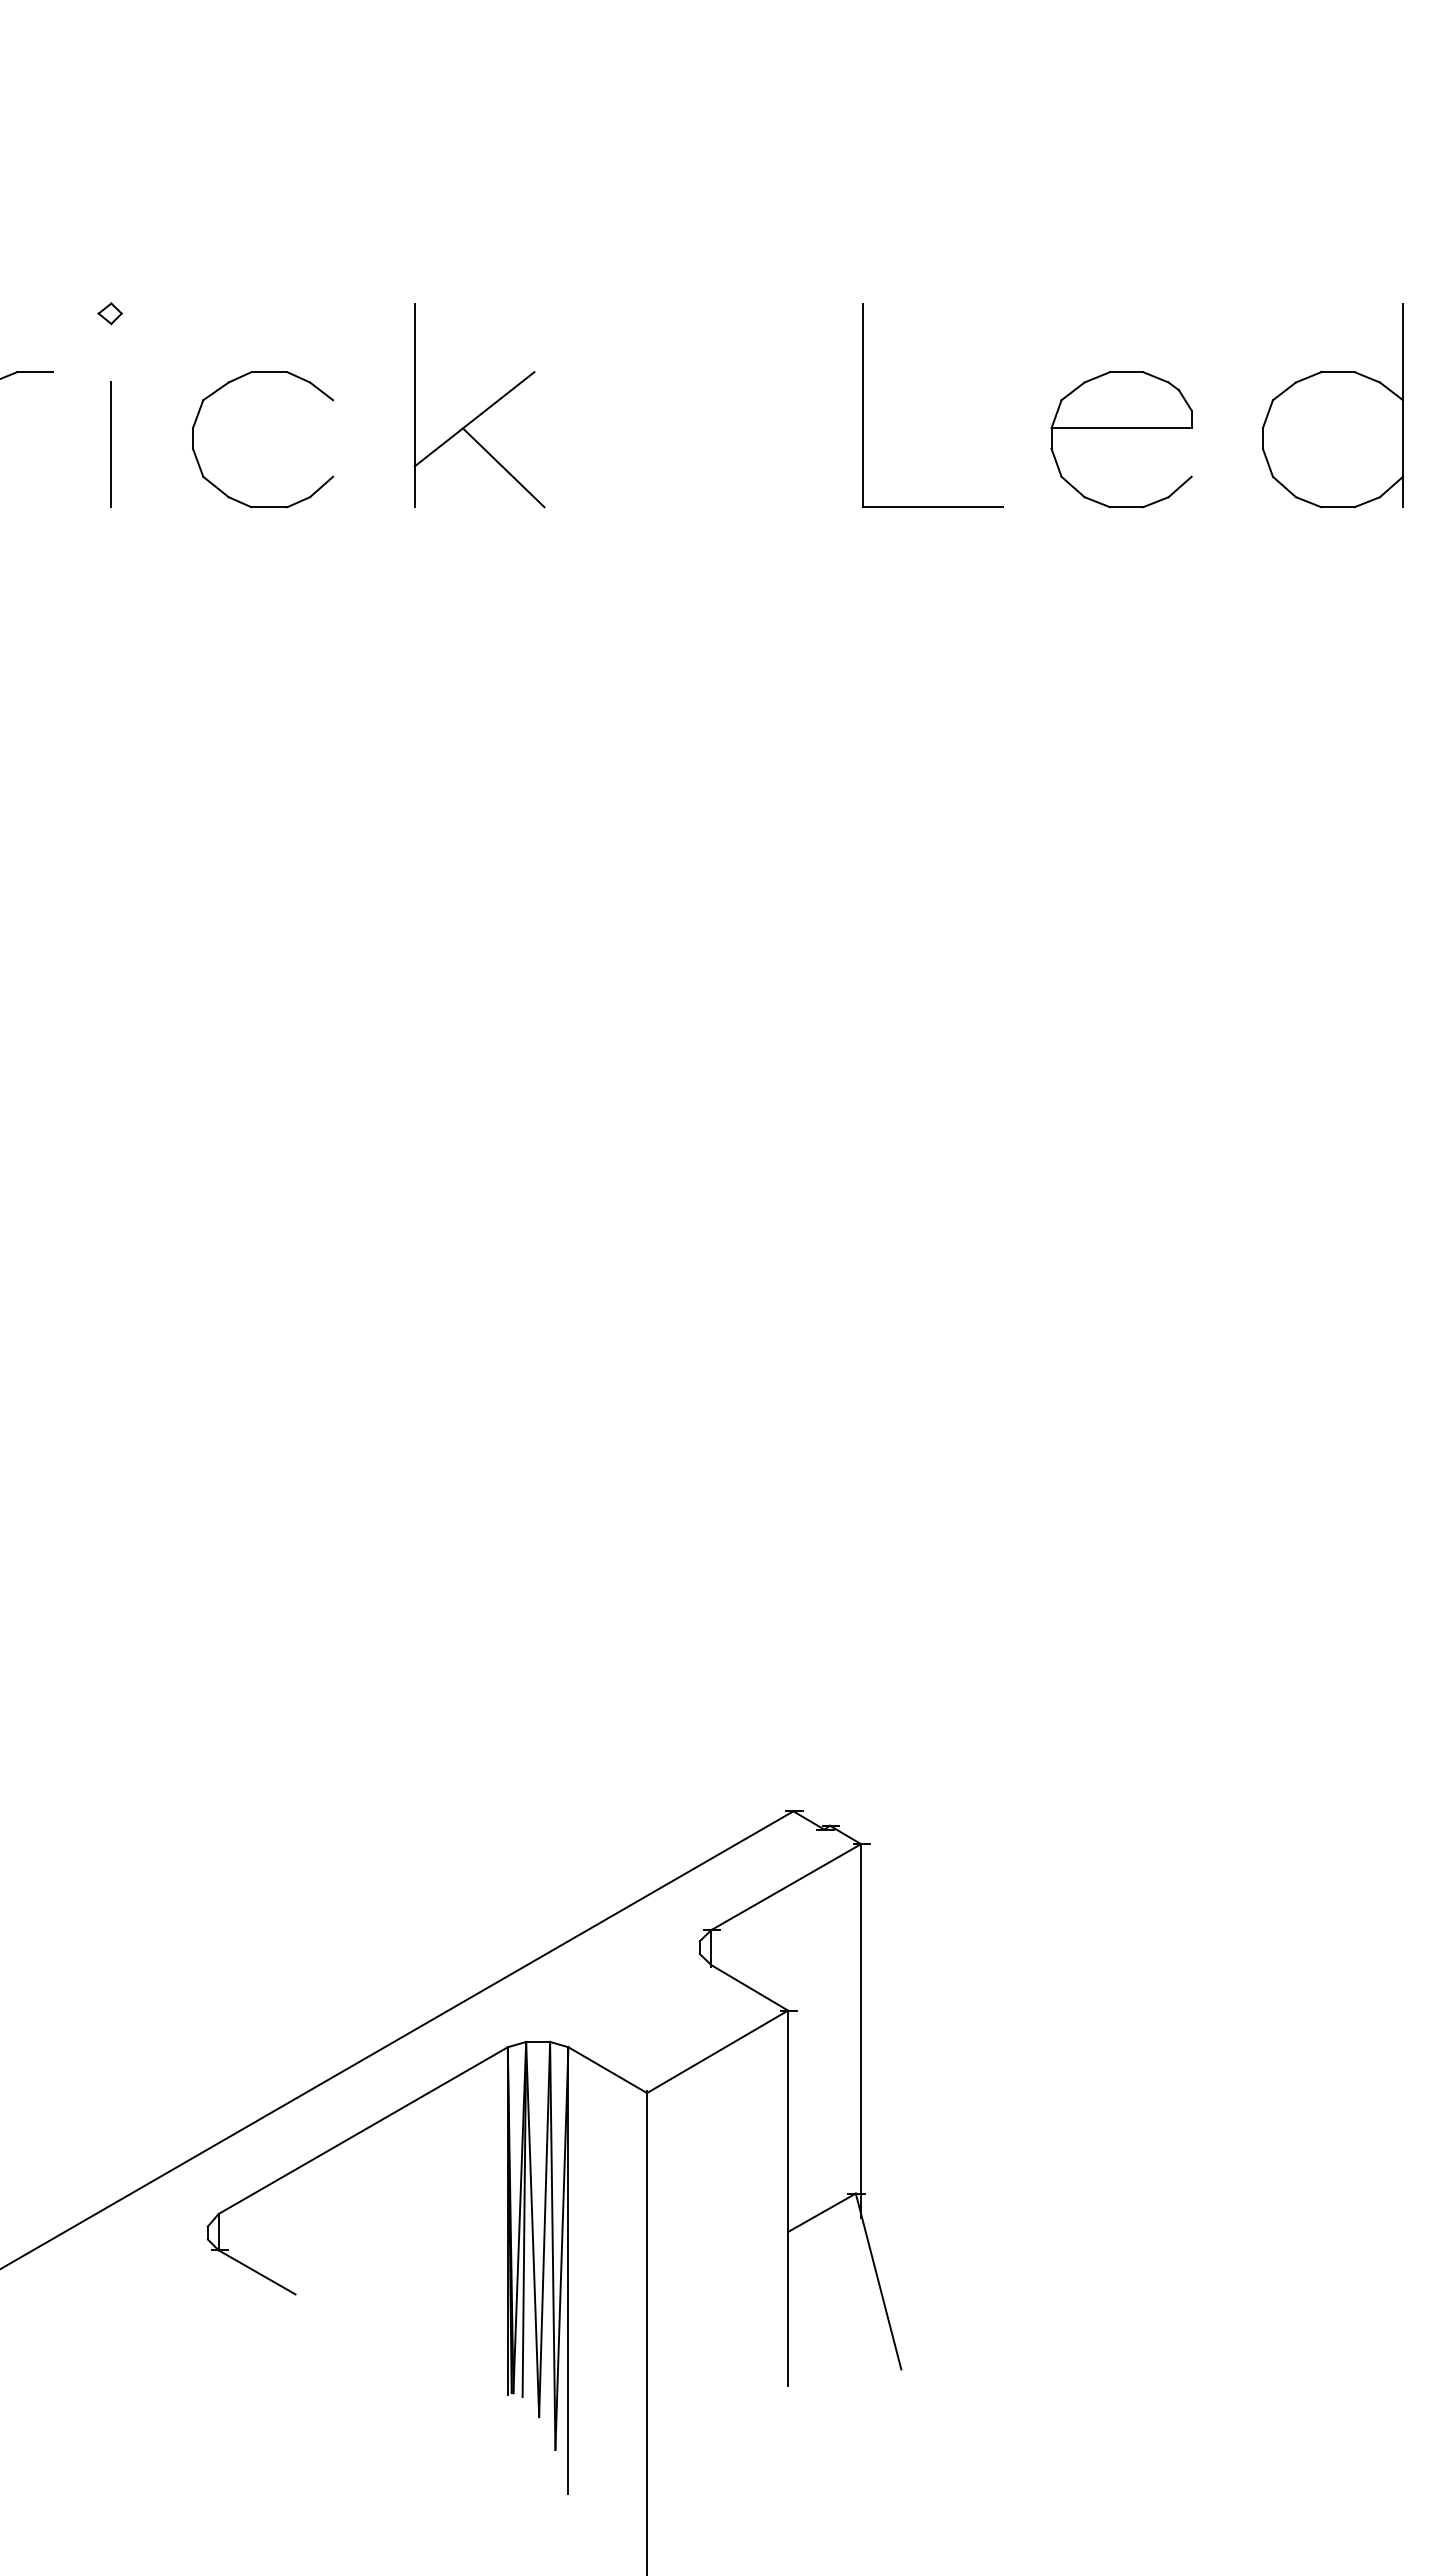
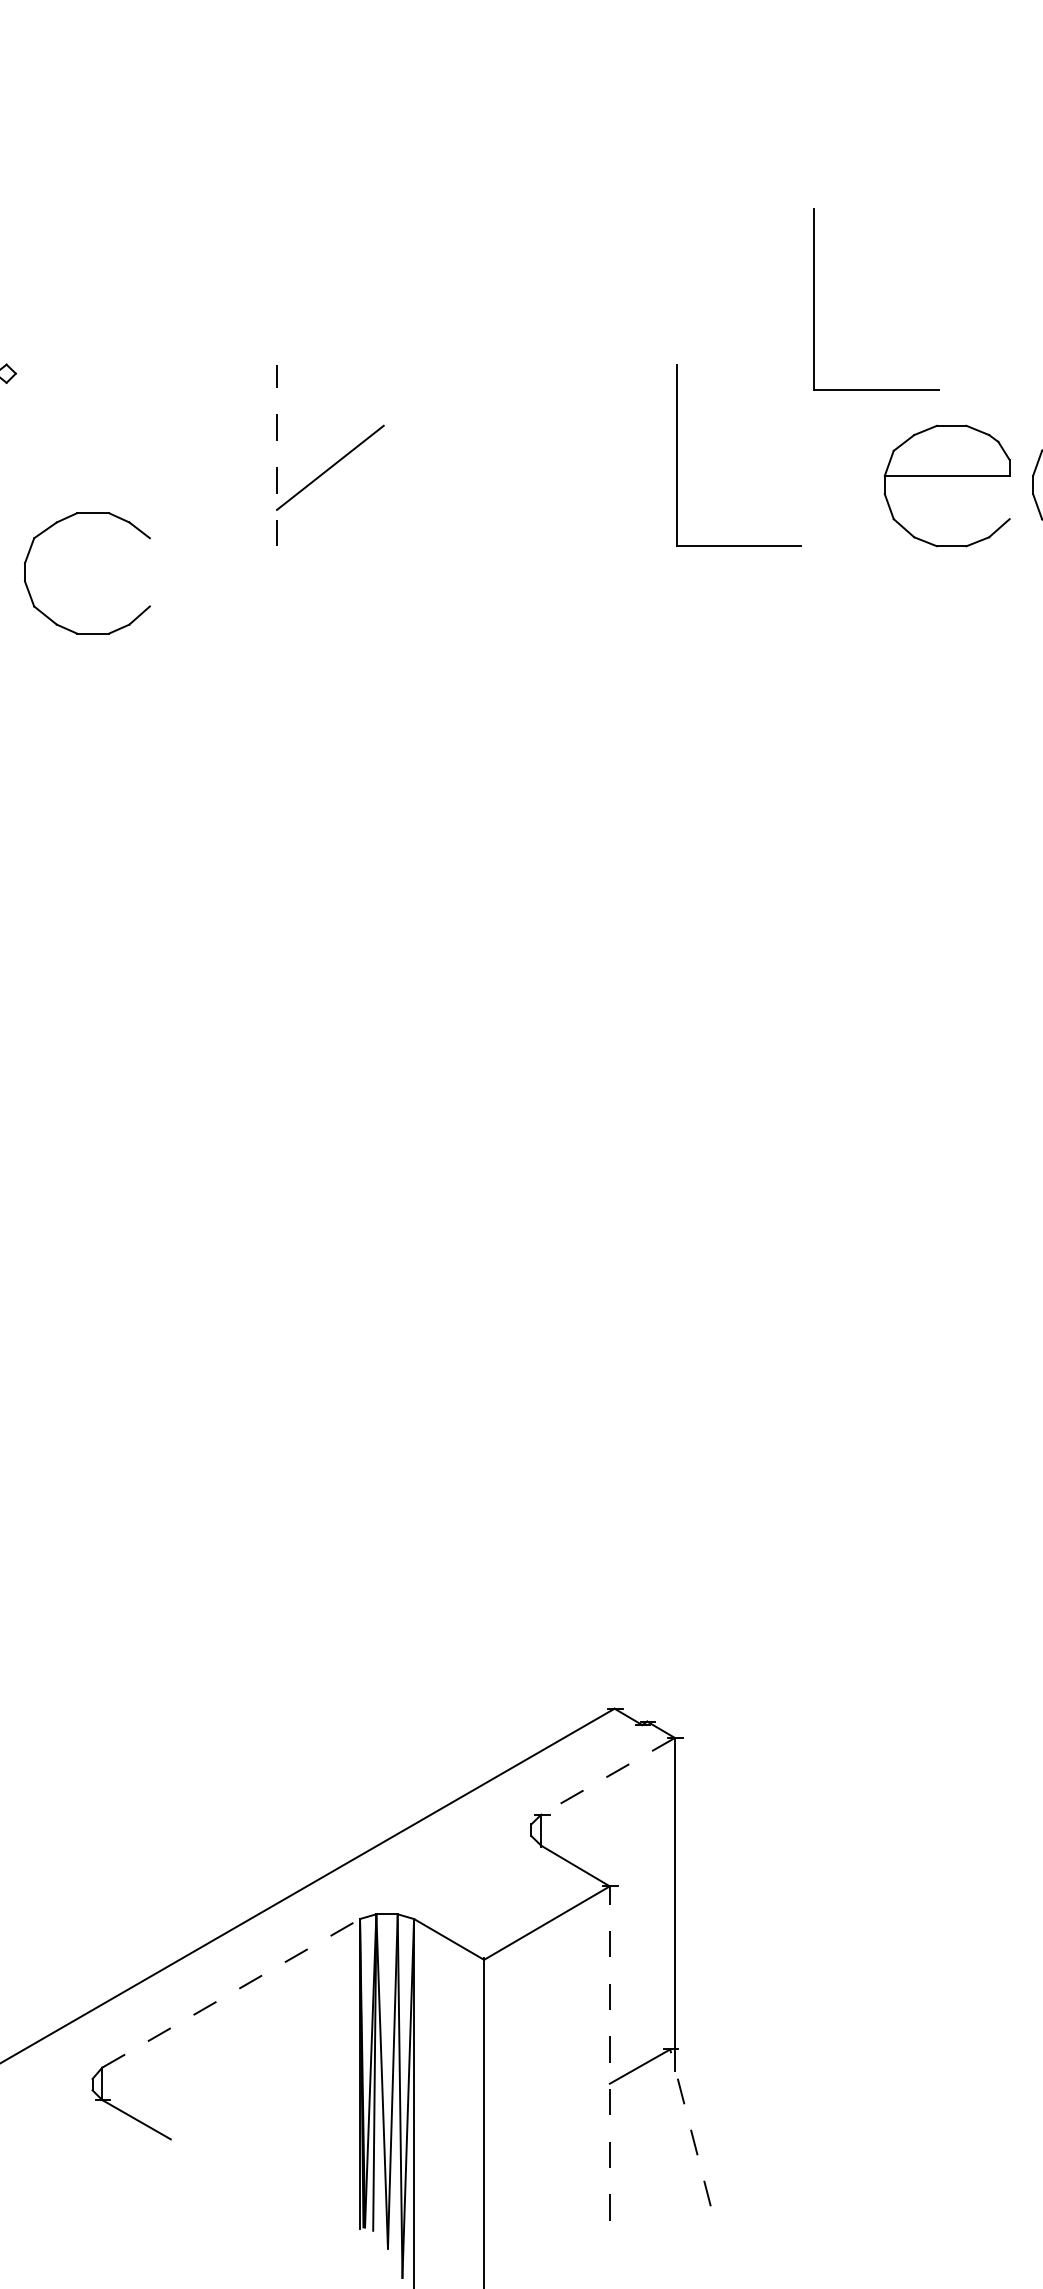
part: (1017, 230) -> (814, 299), added
part: (238, 379) -> (65, 519), moved
line: (414, 405) -> (276, 455), solid -> dashed
part: (1121, 428) -> (947, 476), moved
line: (111, 444) -> (6, 490), removed
line: (503, 467) -> (356, 510), removed
line: (785, 1887) -> (607, 1776), solid -> dashed
line: (363, 2130) -> (231, 1993), solid -> dashed
line: (788, 2198) -> (610, 2053), solid -> dashed
line: (878, 2281) -> (690, 2127), solid -> dashed

